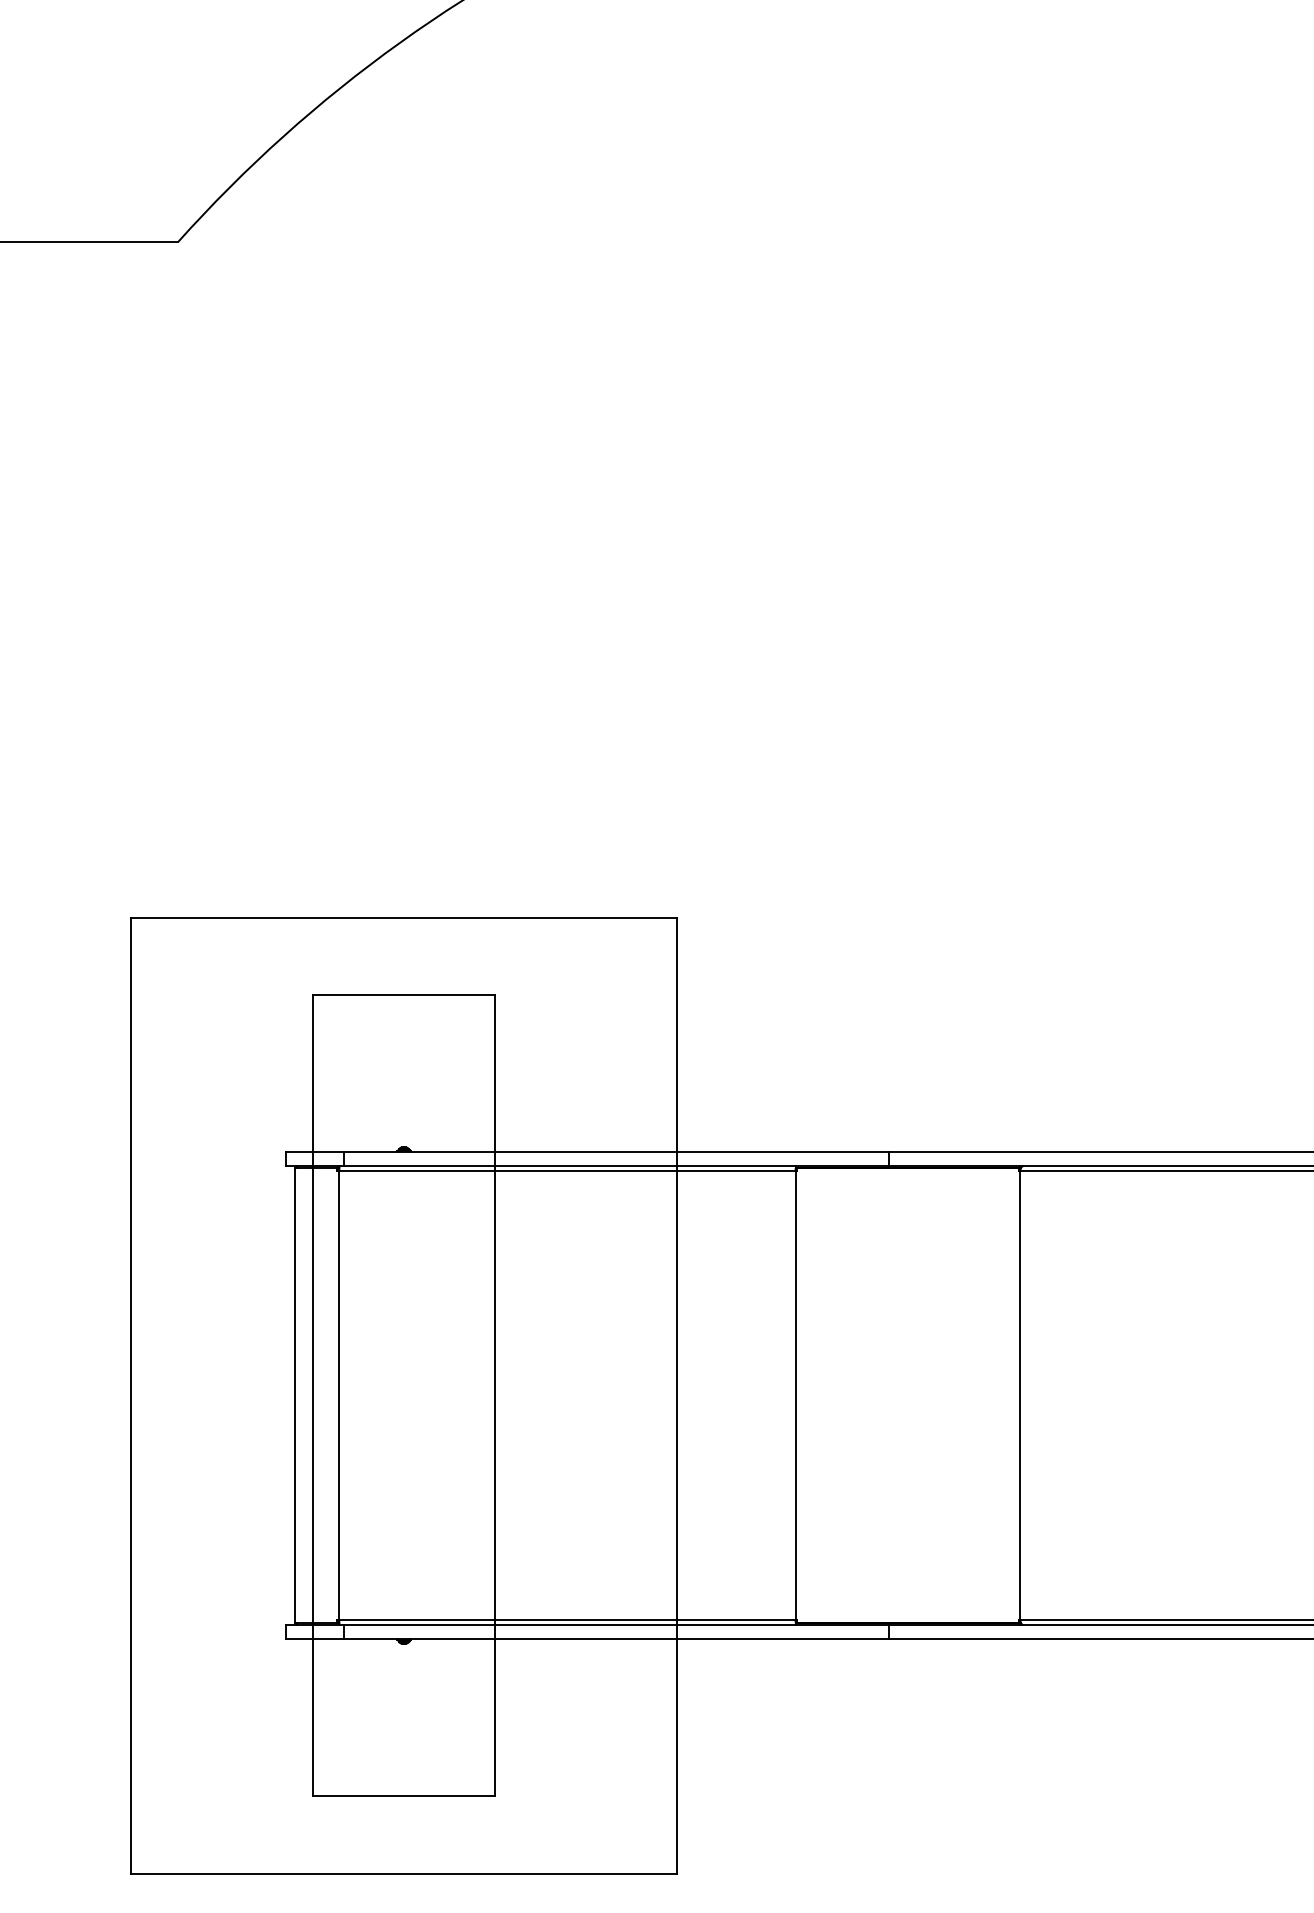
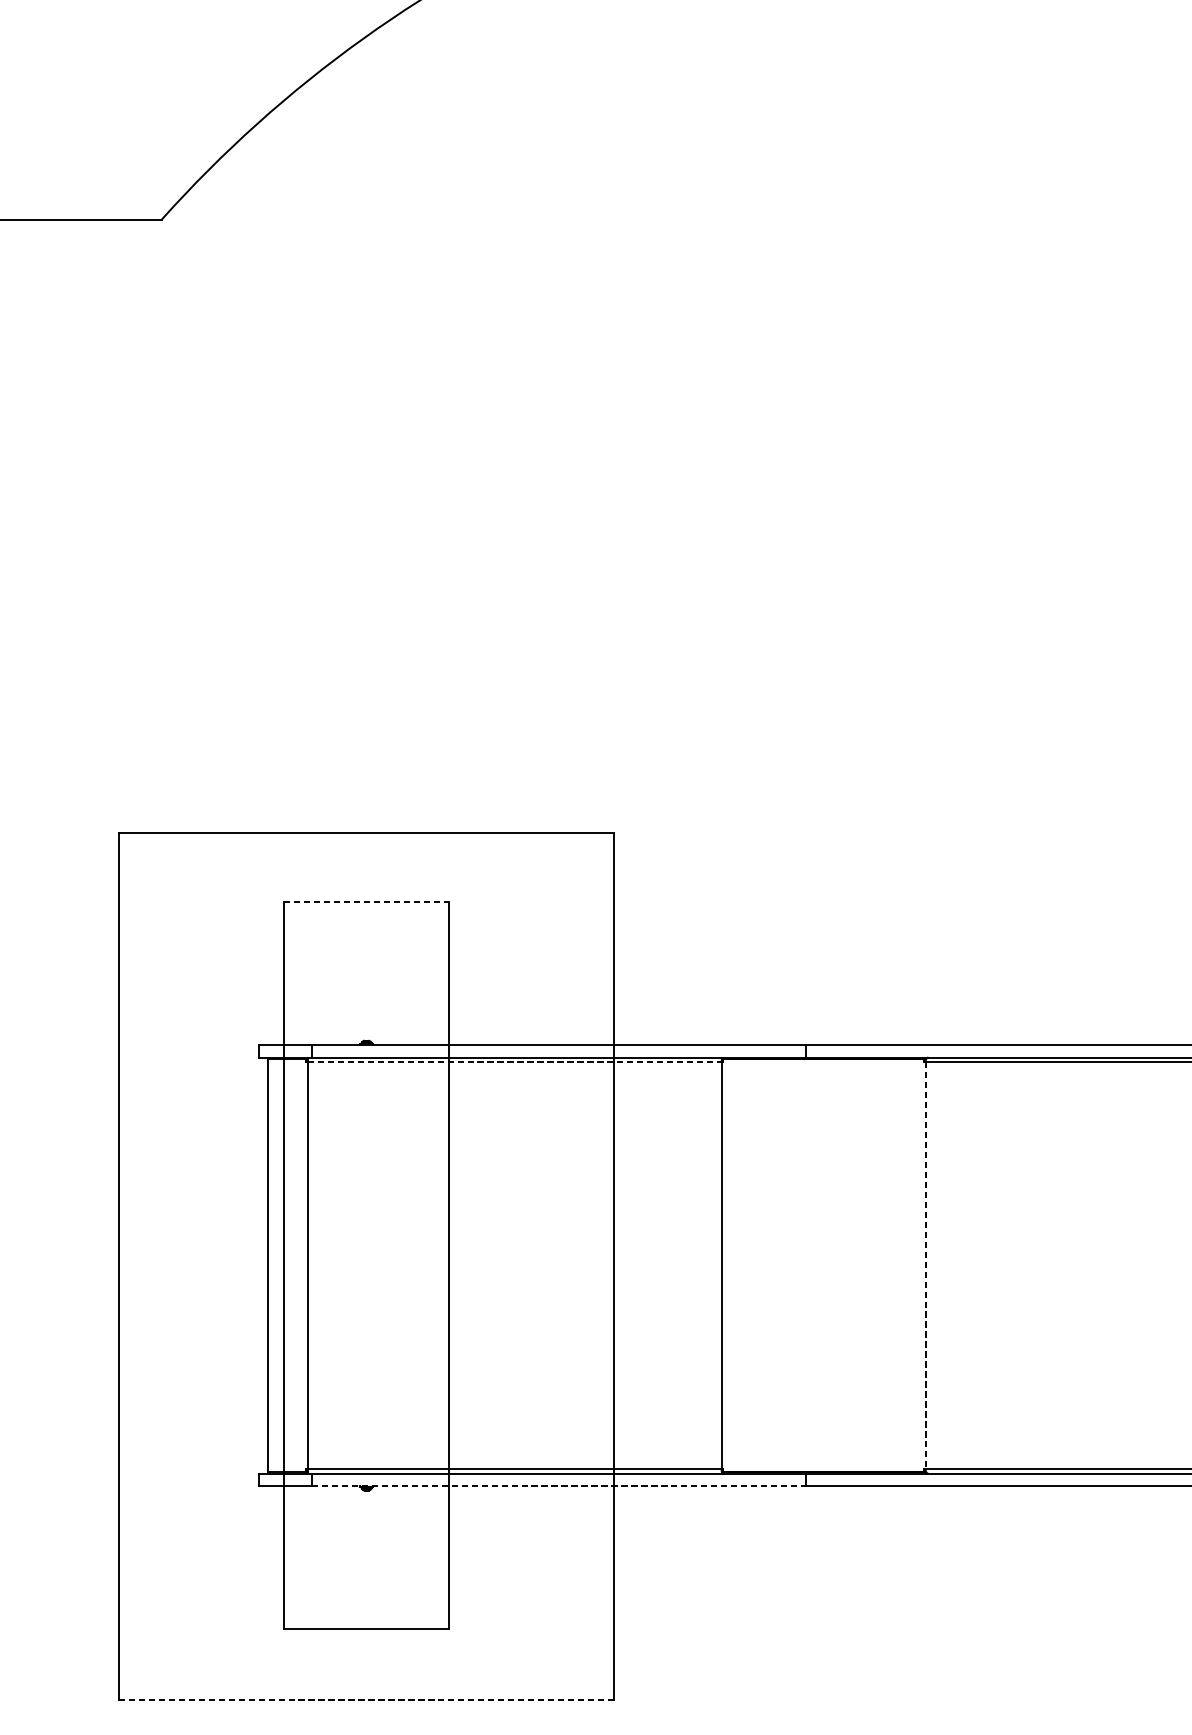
line: (404, 994) -> (367, 901), solid -> dashed
line: (567, 1171) -> (514, 1062), solid -> dashed
line: (1020, 1396) -> (925, 1266), solid -> dashed
line: (616, 1638) -> (559, 1485), solid -> dashed
line: (404, 1874) -> (367, 1699), solid -> dashed

